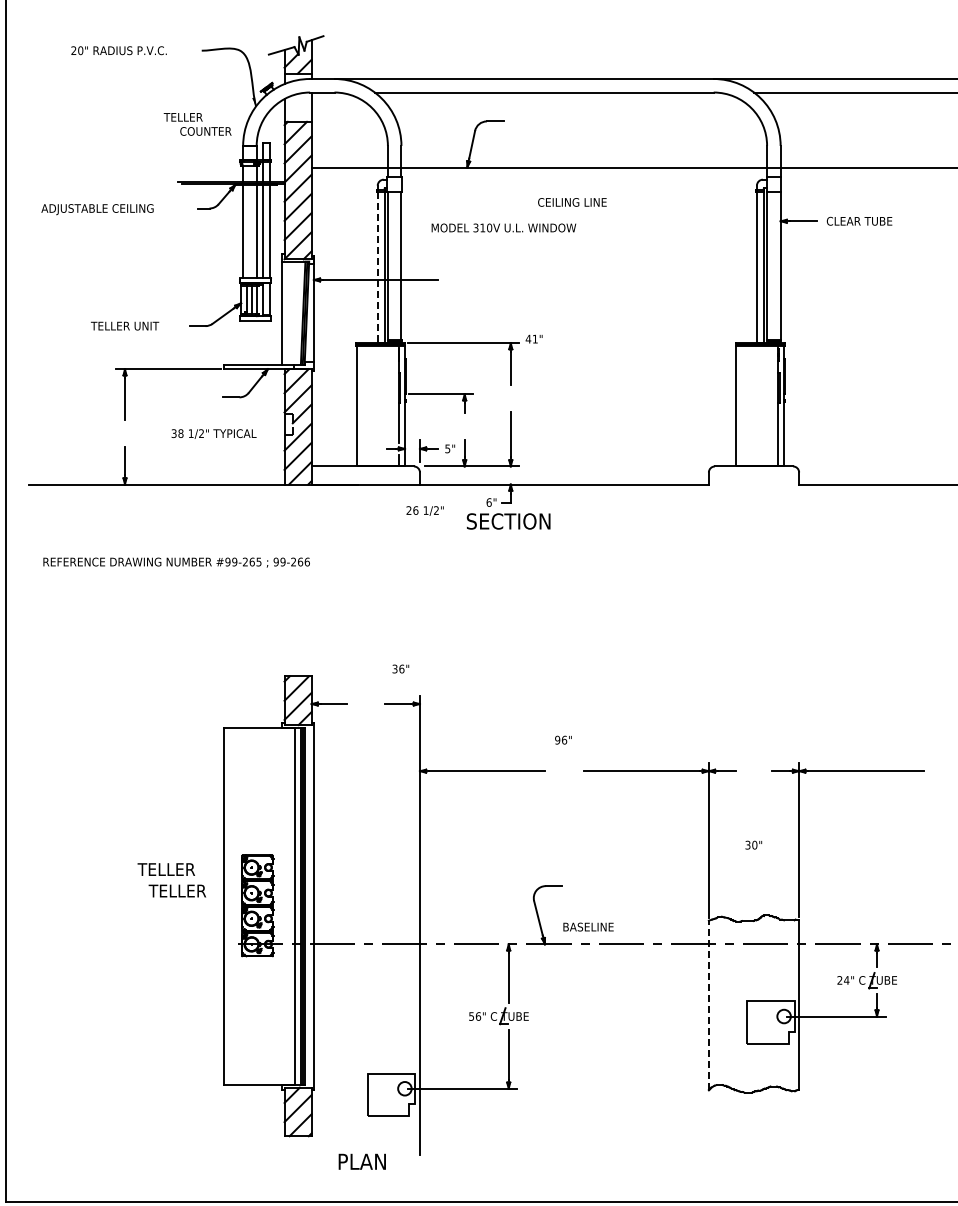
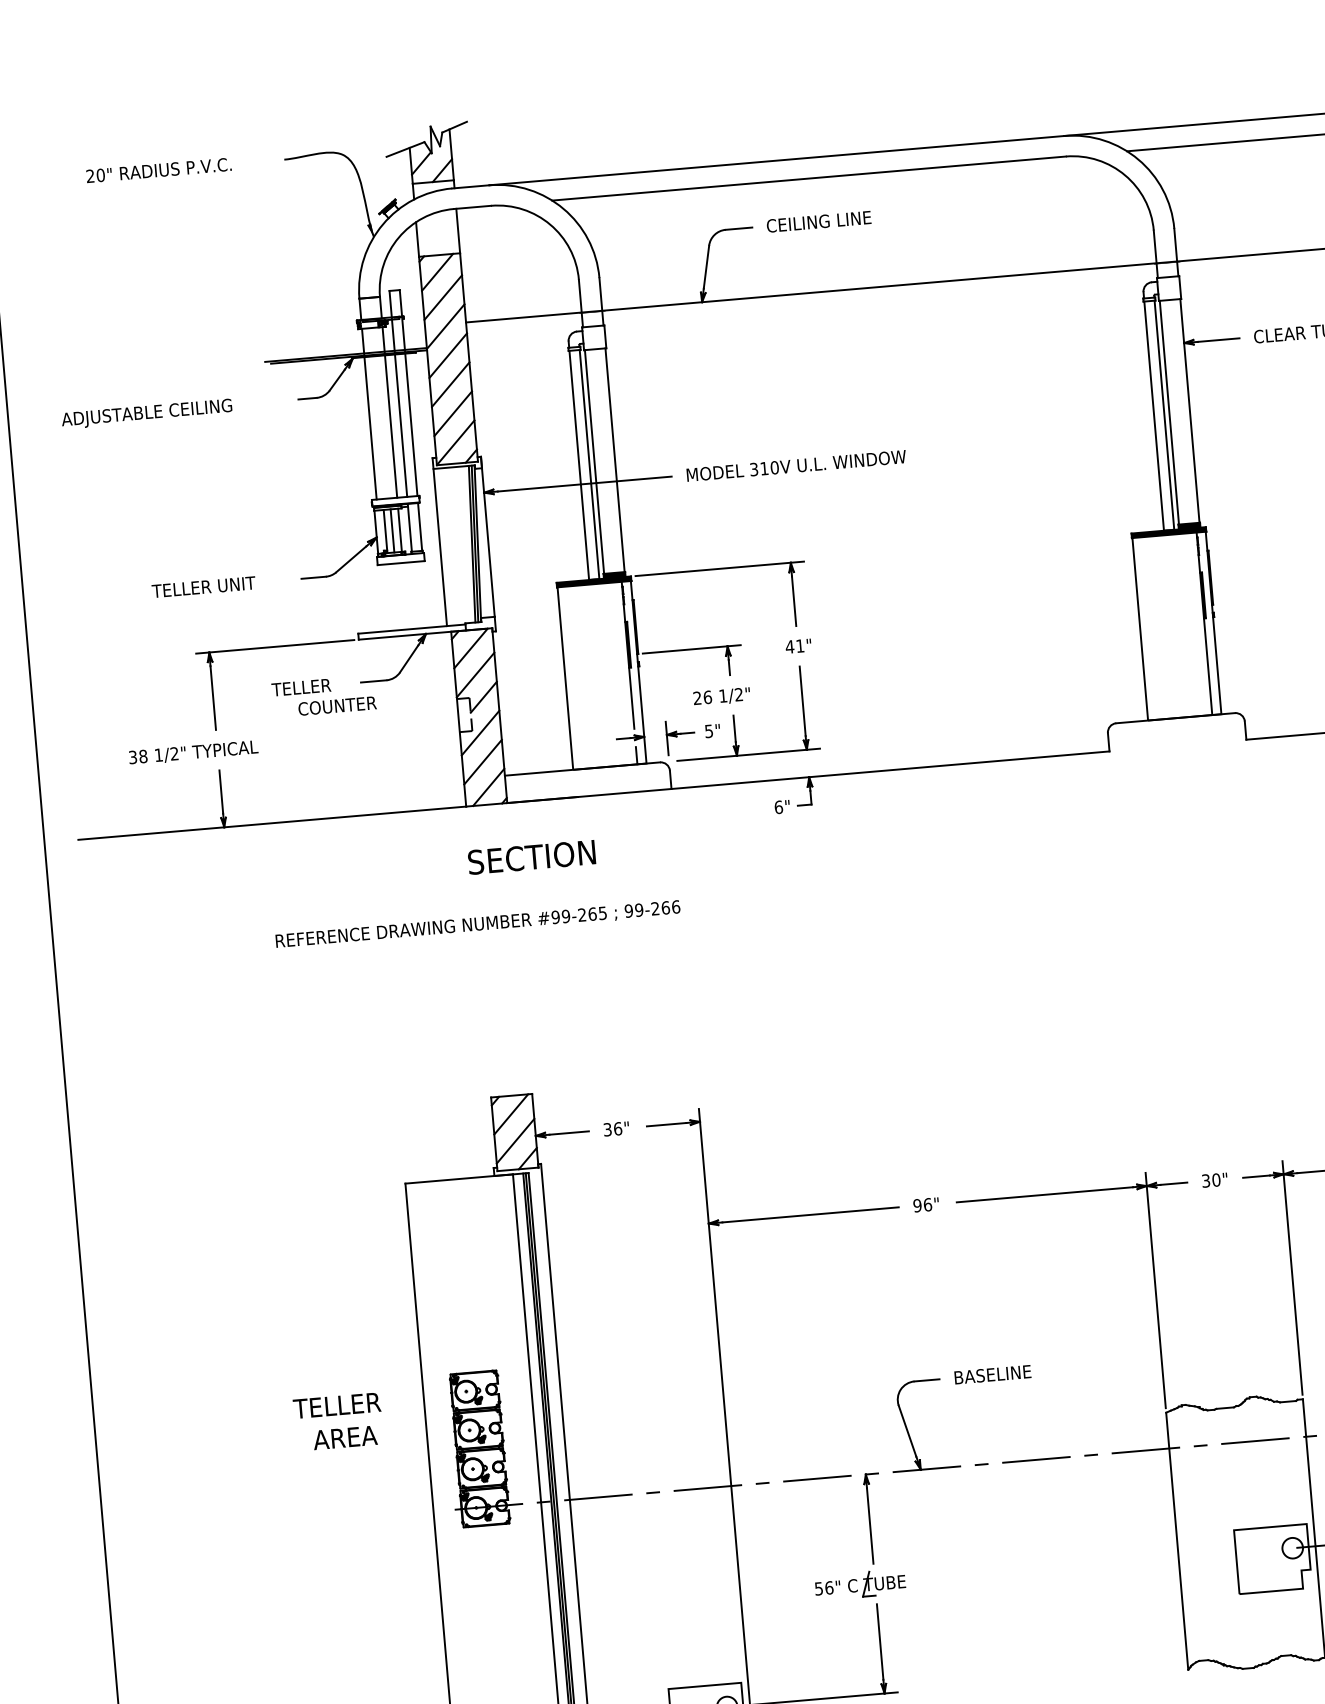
text: (197, 124) -> (323, 696), moved
text: (572, 202) -> (819, 221), moved
text: (503, 227) -> (795, 465), moved
line: (377, 267) -> (578, 465), dashed -> solid
text: (533, 338) -> (797, 645), moved
text: (213, 433) -> (192, 752), moved
text: (424, 510) -> (720, 696), moved
text: (508, 521) -> (531, 857), moved
text: (176, 562) -> (477, 924), moved
text: (400, 668) -> (615, 1128), moved
text: (563, 739) -> (926, 1203), moved
text: (753, 844) -> (1214, 1179), moved
text: (177, 890) -> (356, 1435), TELLER -> AREA
text: (588, 926) -> (992, 1373), moved
line: (708, 1005) -> (1176, 1541), dashed -> solid

